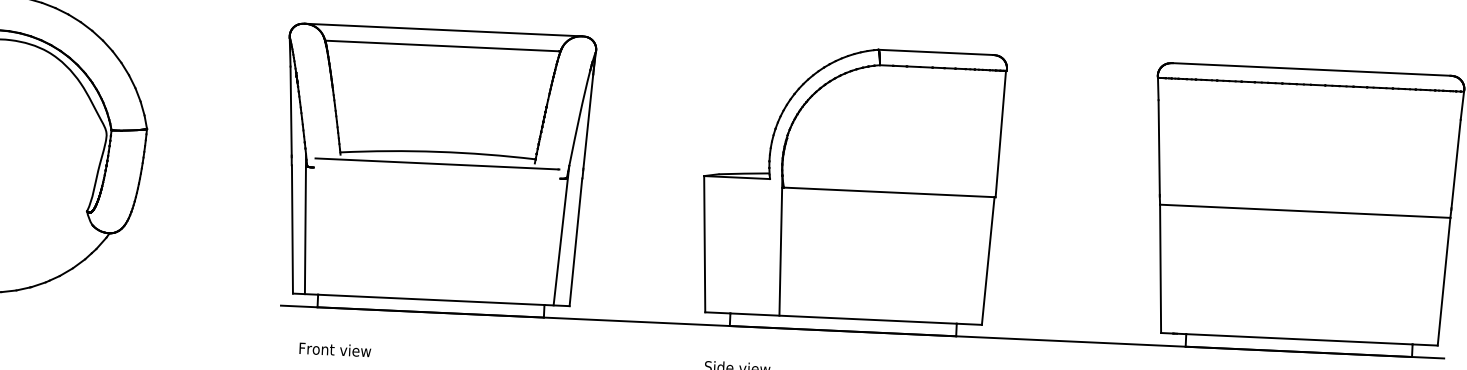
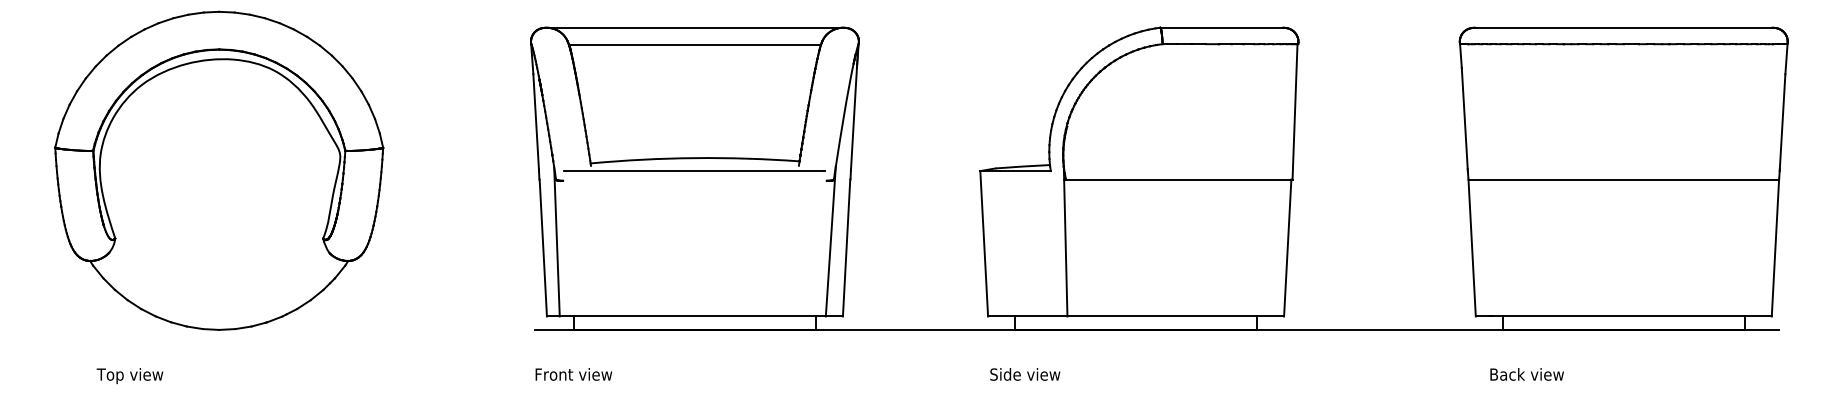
text: (334, 349) -> (573, 374), moved

